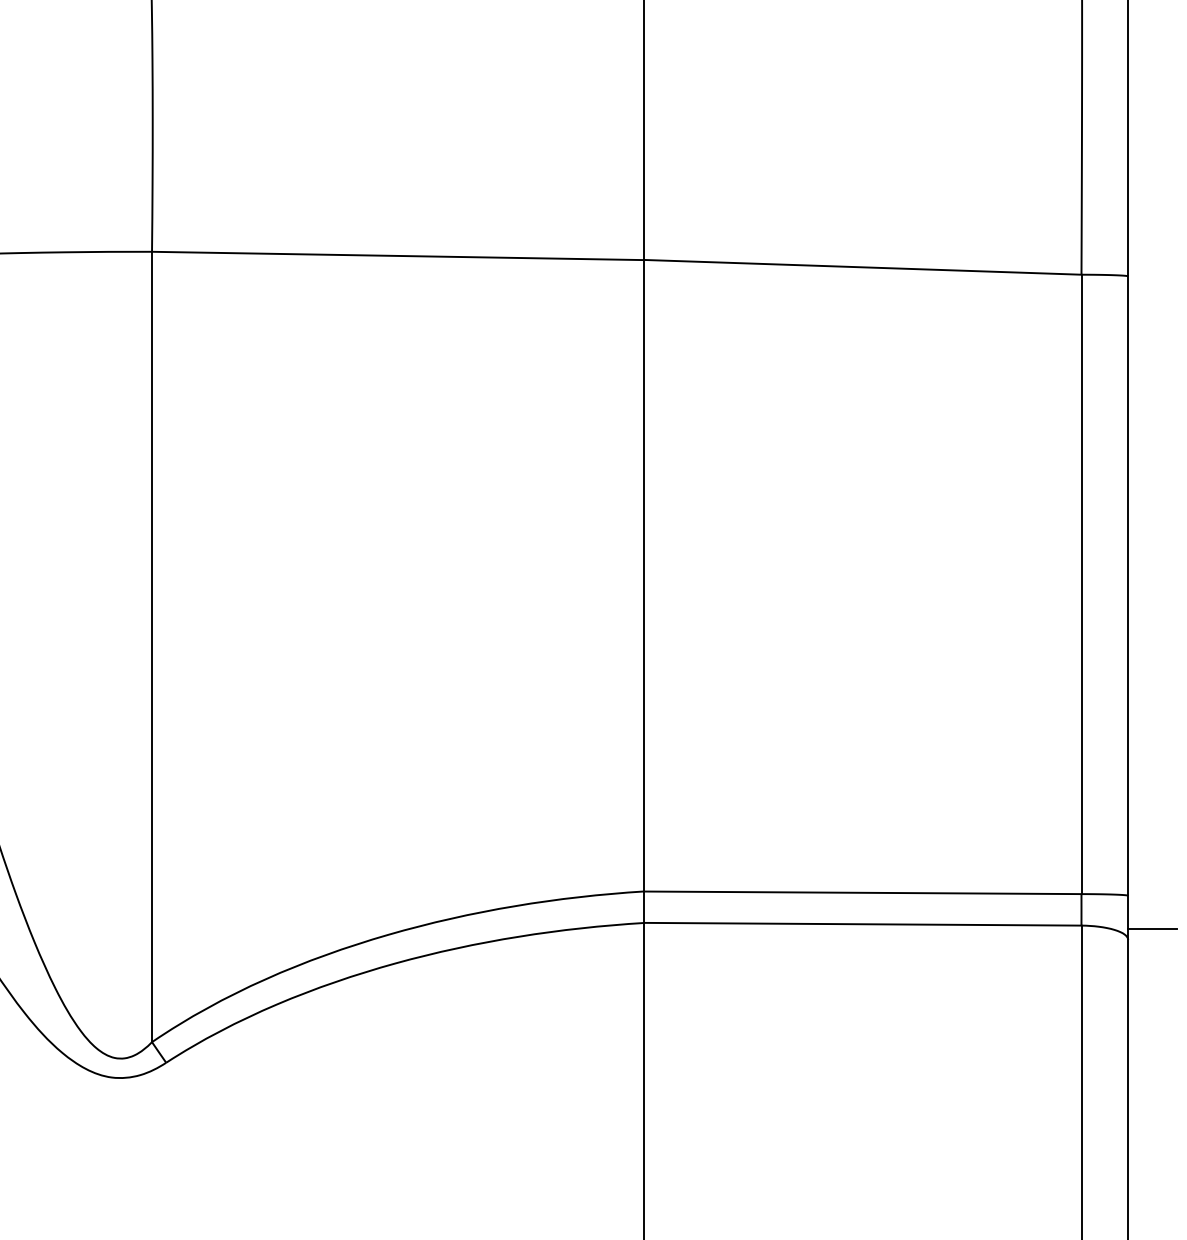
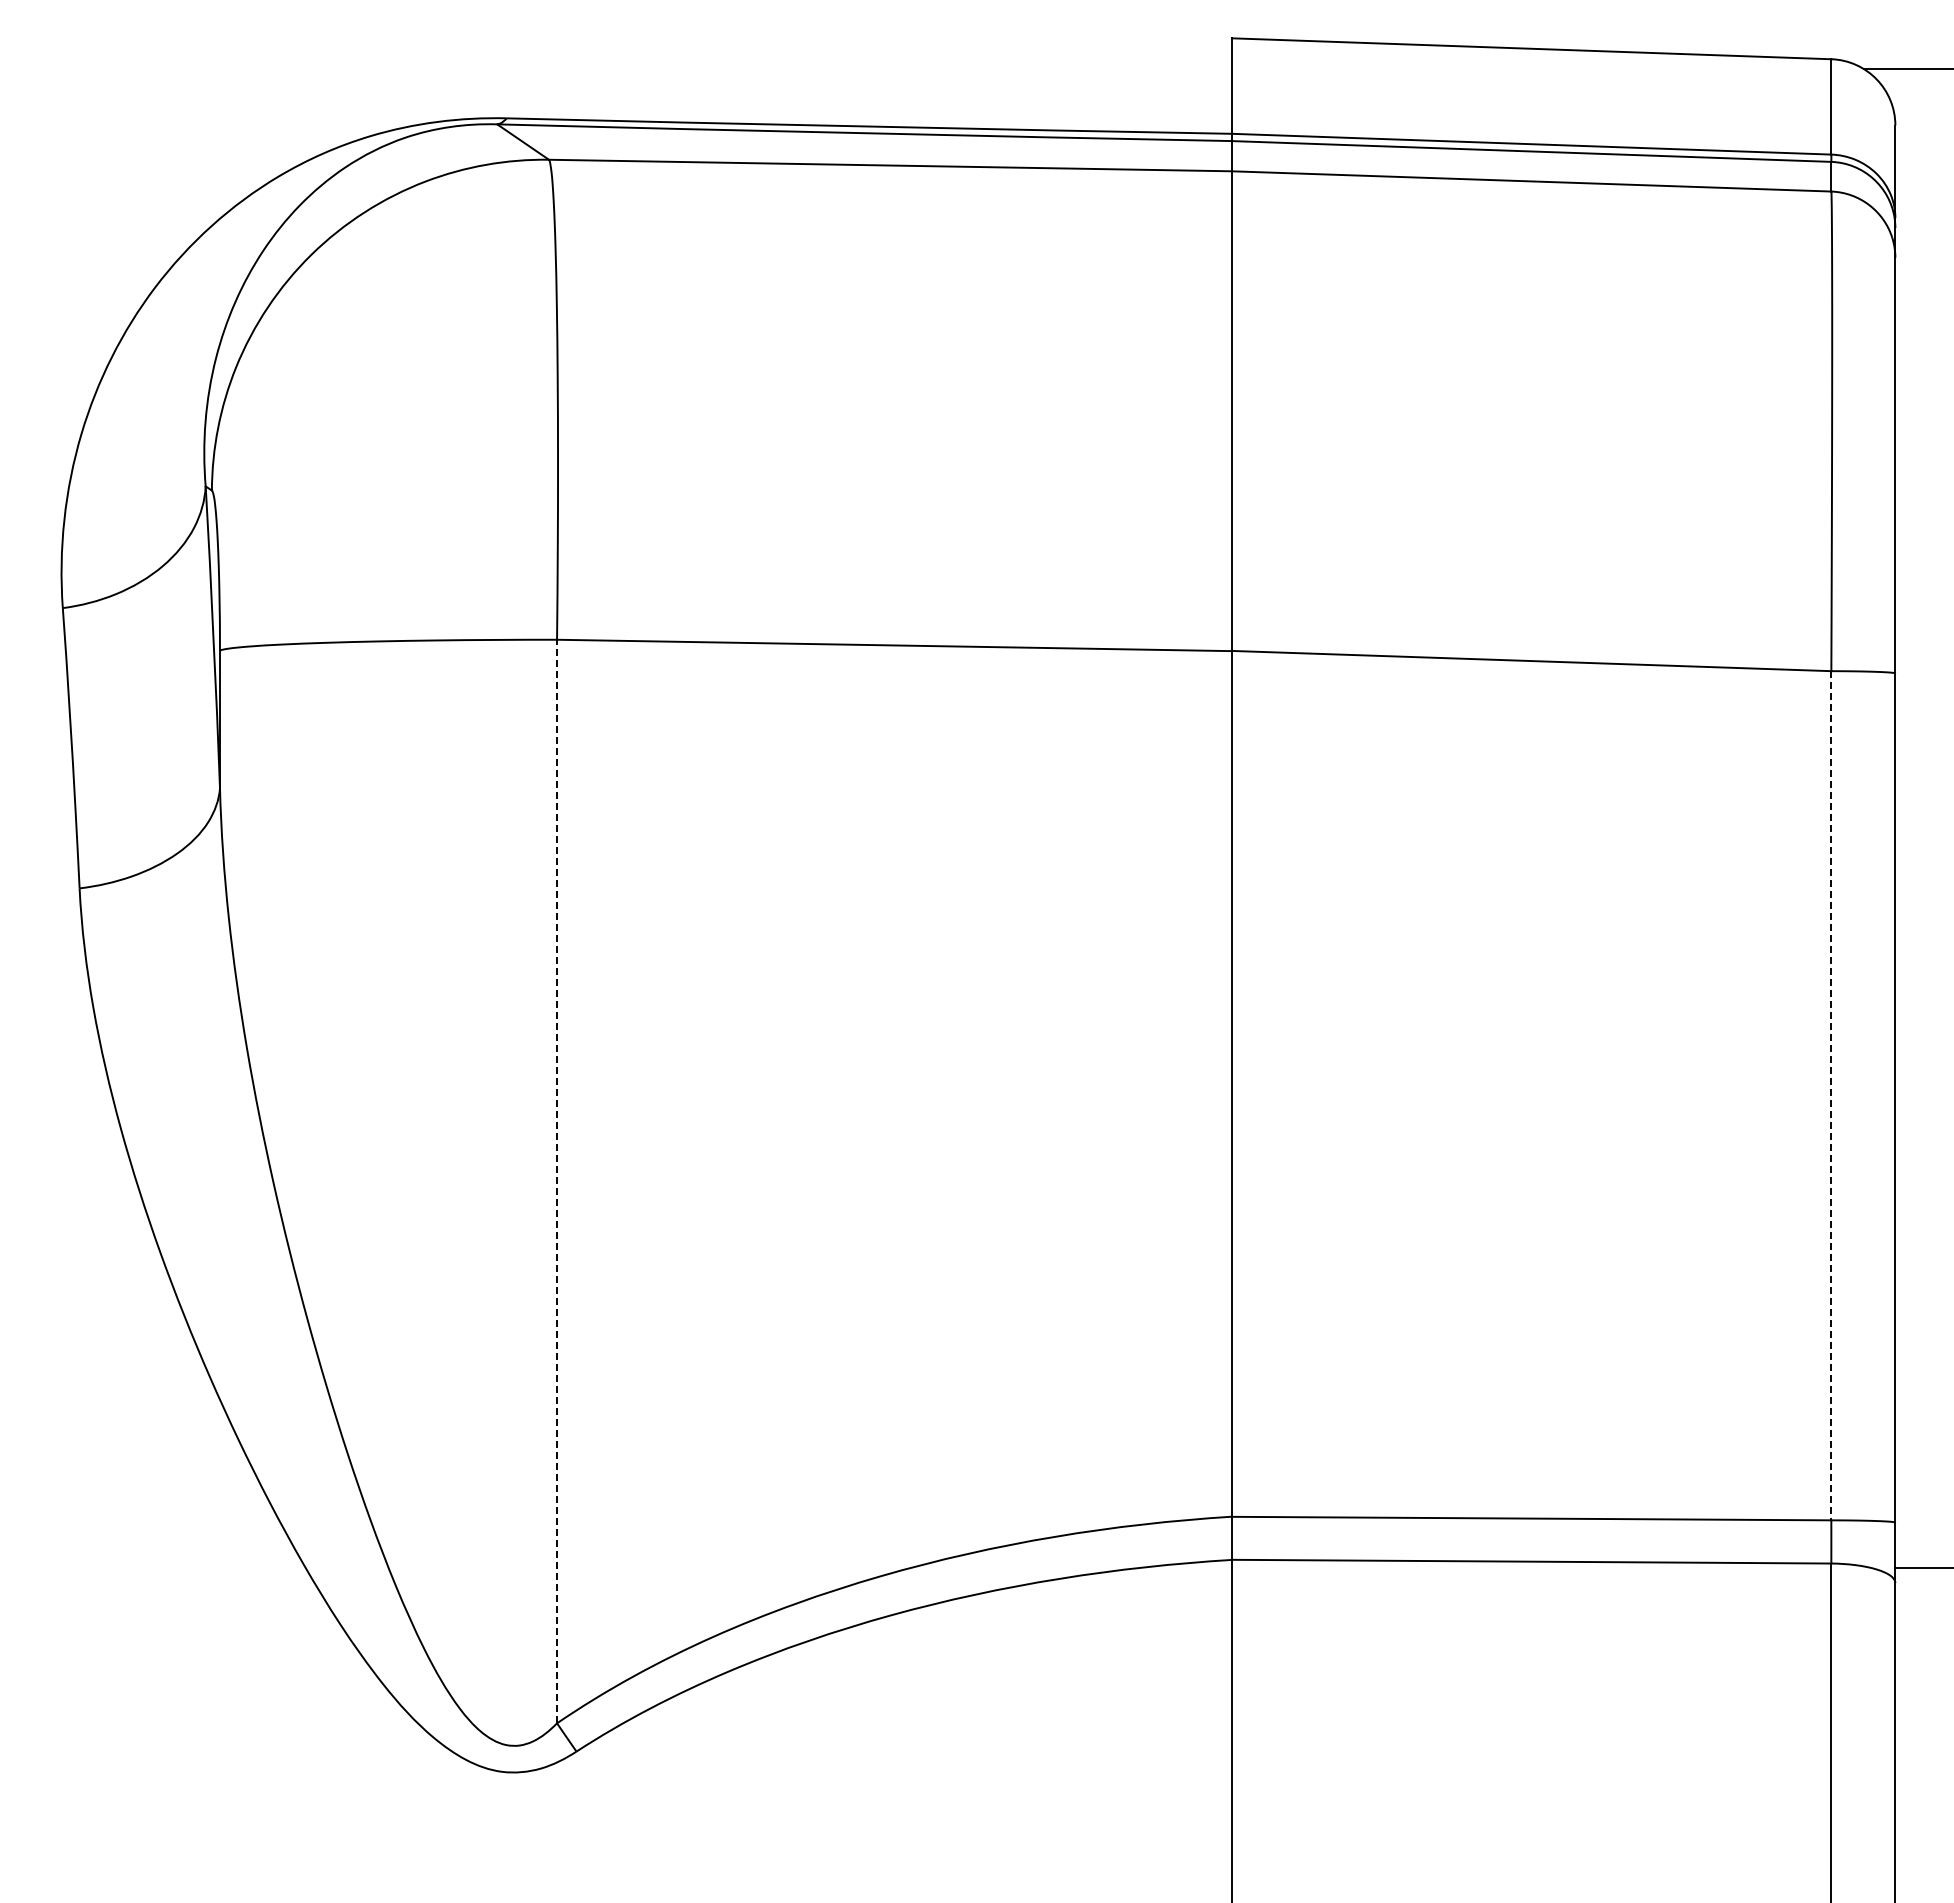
line: (1081, 584) -> (1831, 1095), solid -> dashed
line: (152, 646) -> (557, 1181), solid -> dashed

